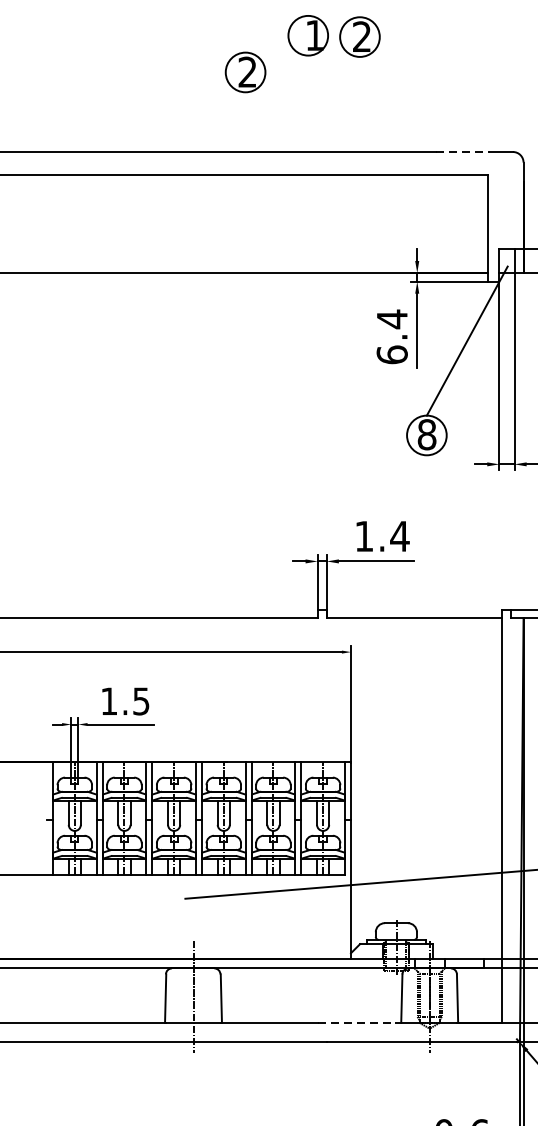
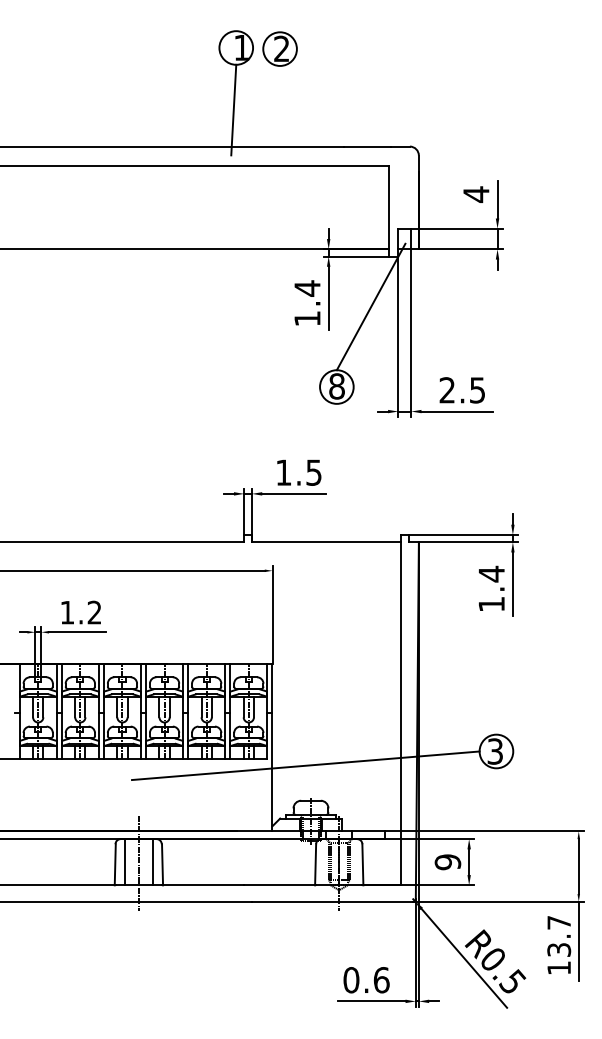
part: (244, 71) -> (182, 78), removed
line: (305, 108) -> (233, 109), added
line: (464, 151) -> (368, 146), dashed -> solid
text: (392, 354) -> (307, 318), 6.4 -> 1.4
text: (399, 536) -> (313, 472), 1.4 -> 1.5
text: (141, 701) -> (94, 612), 1.5 -> 1.2
line: (176, 995) -> (124, 862), added
line: (210, 995) -> (153, 862), added
line: (360, 1023) -> (280, 885), dashed -> solid

